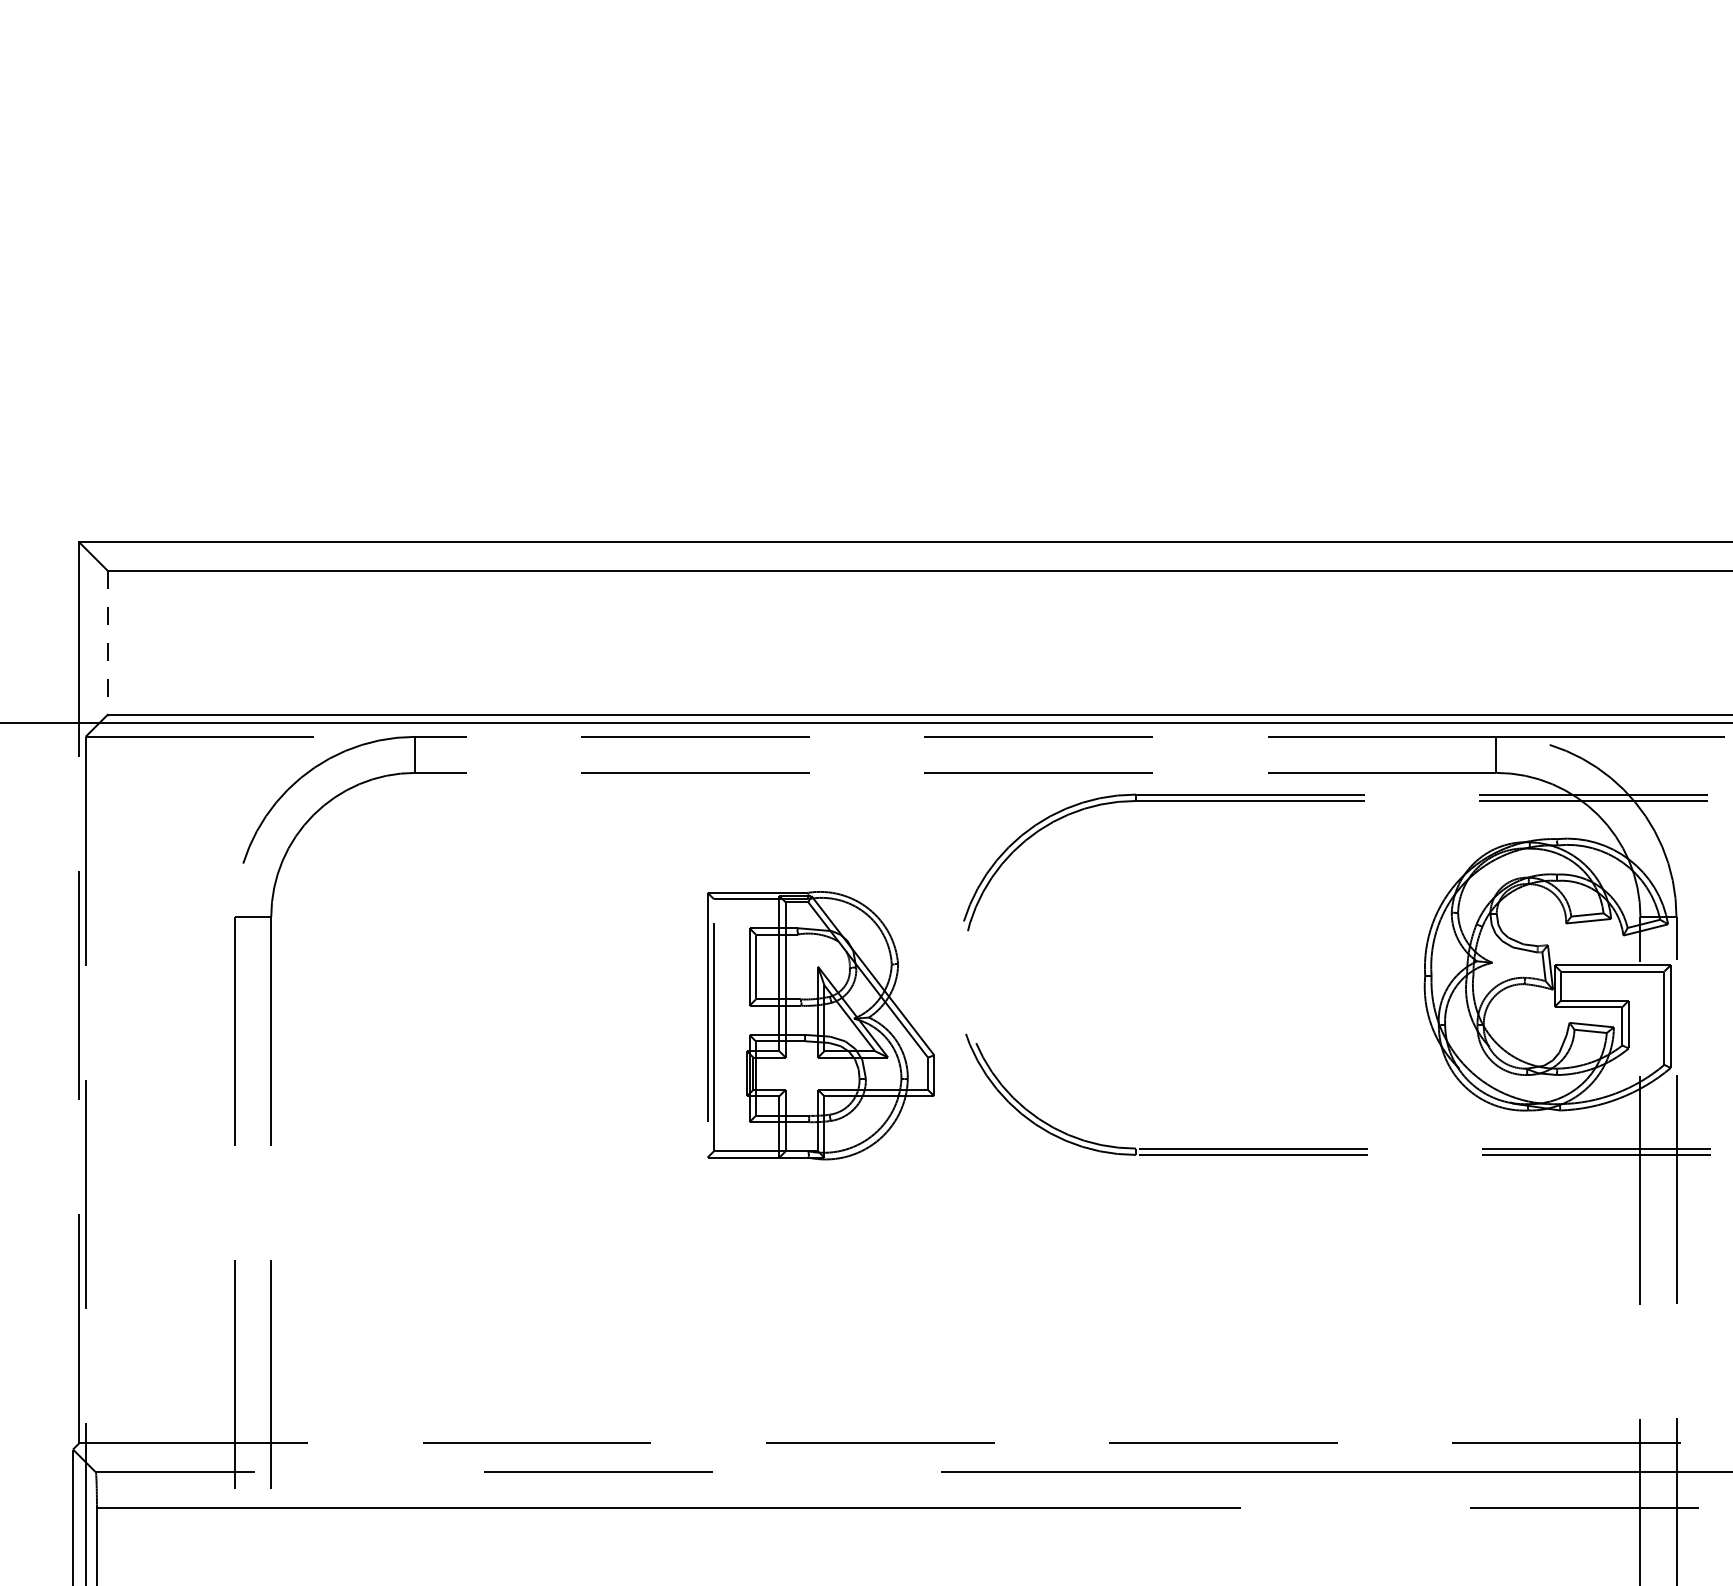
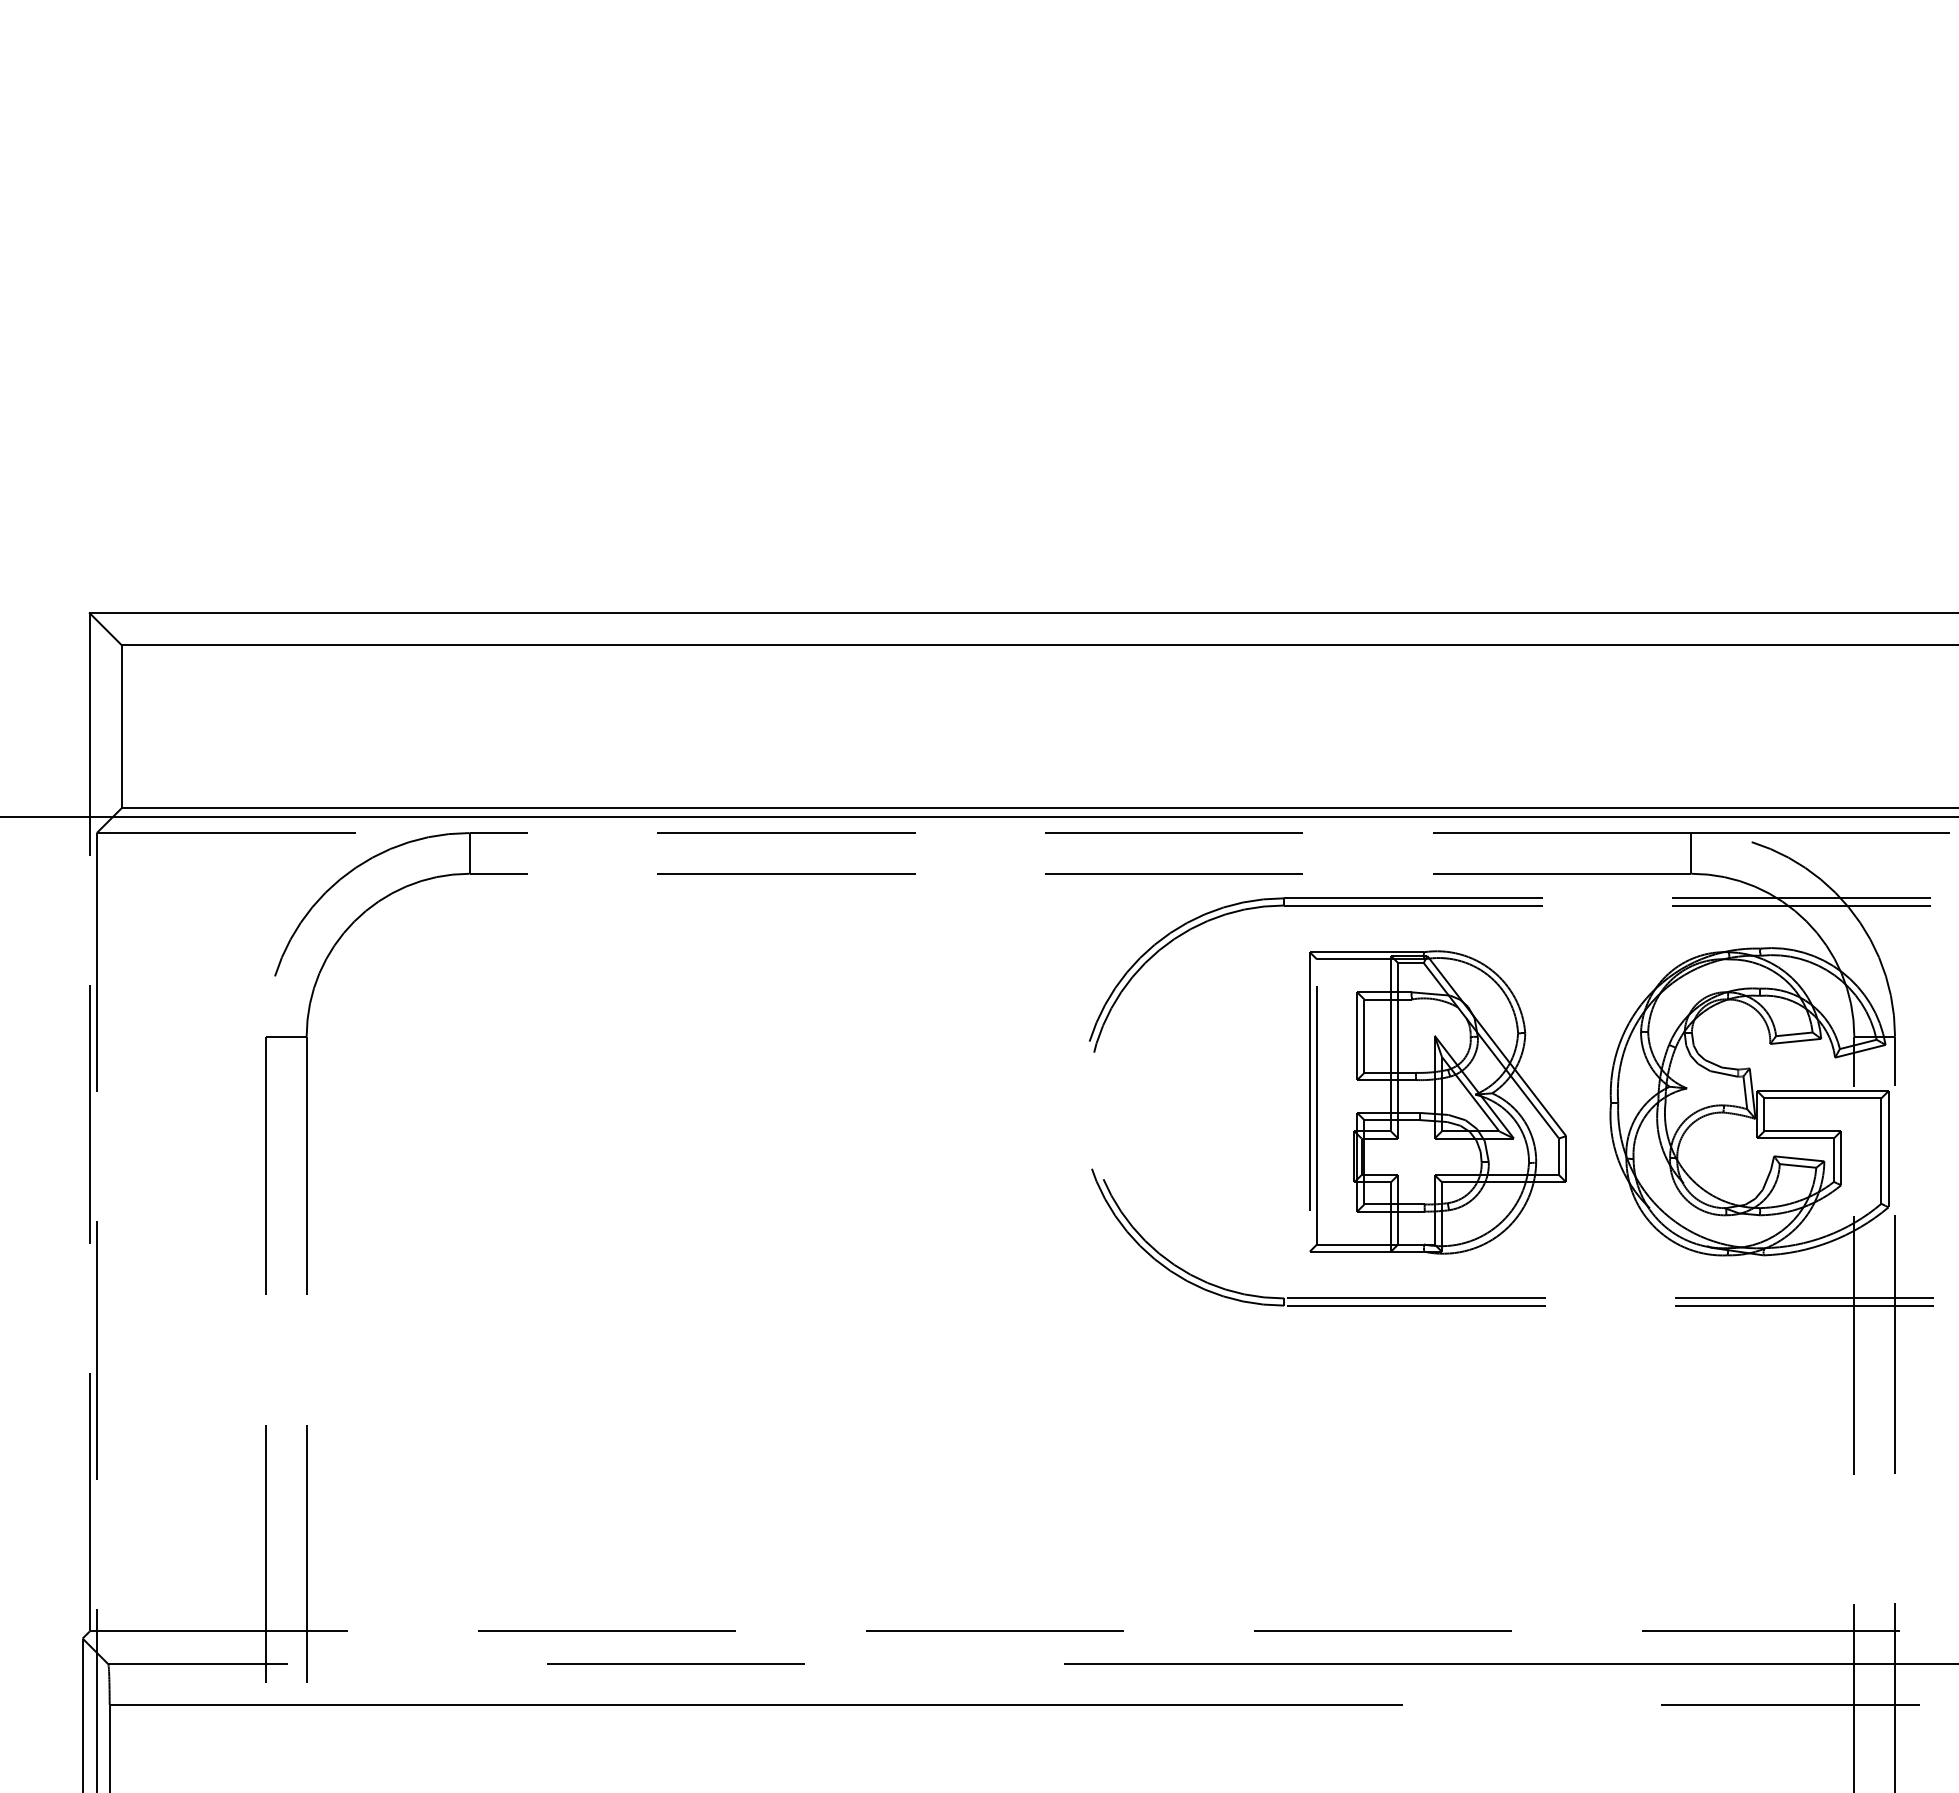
line: (107, 643) -> (121, 727), dashed -> solid
part: (820, 1025) -> (1437, 1102), moved

